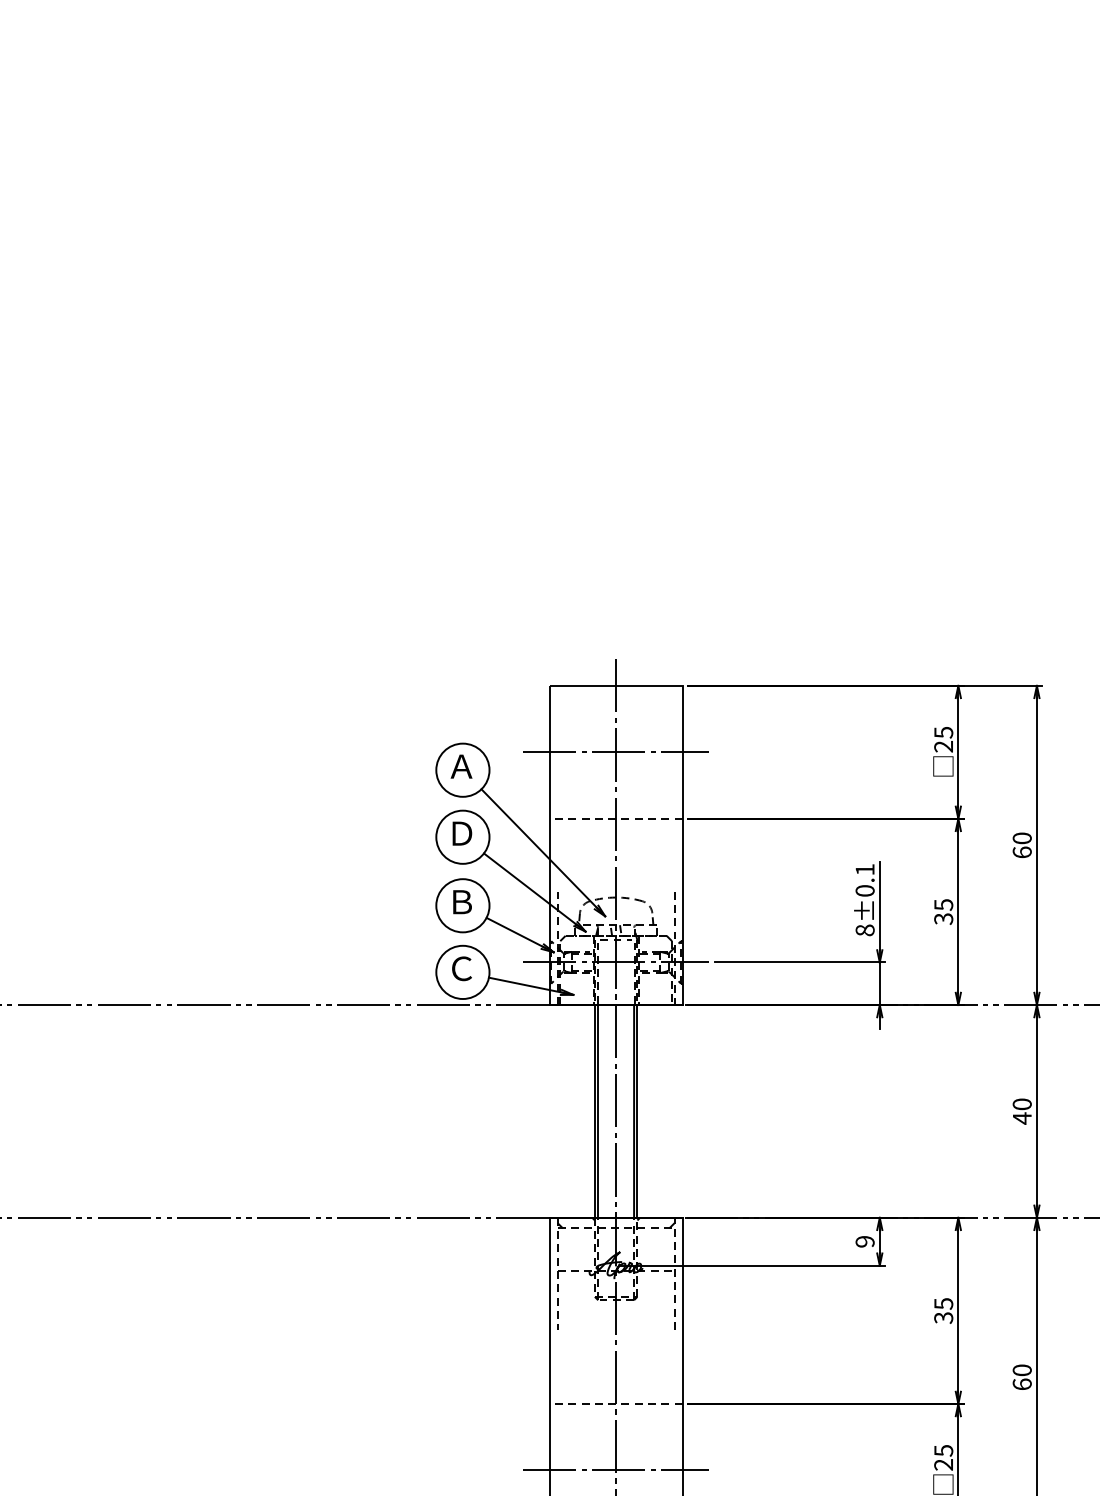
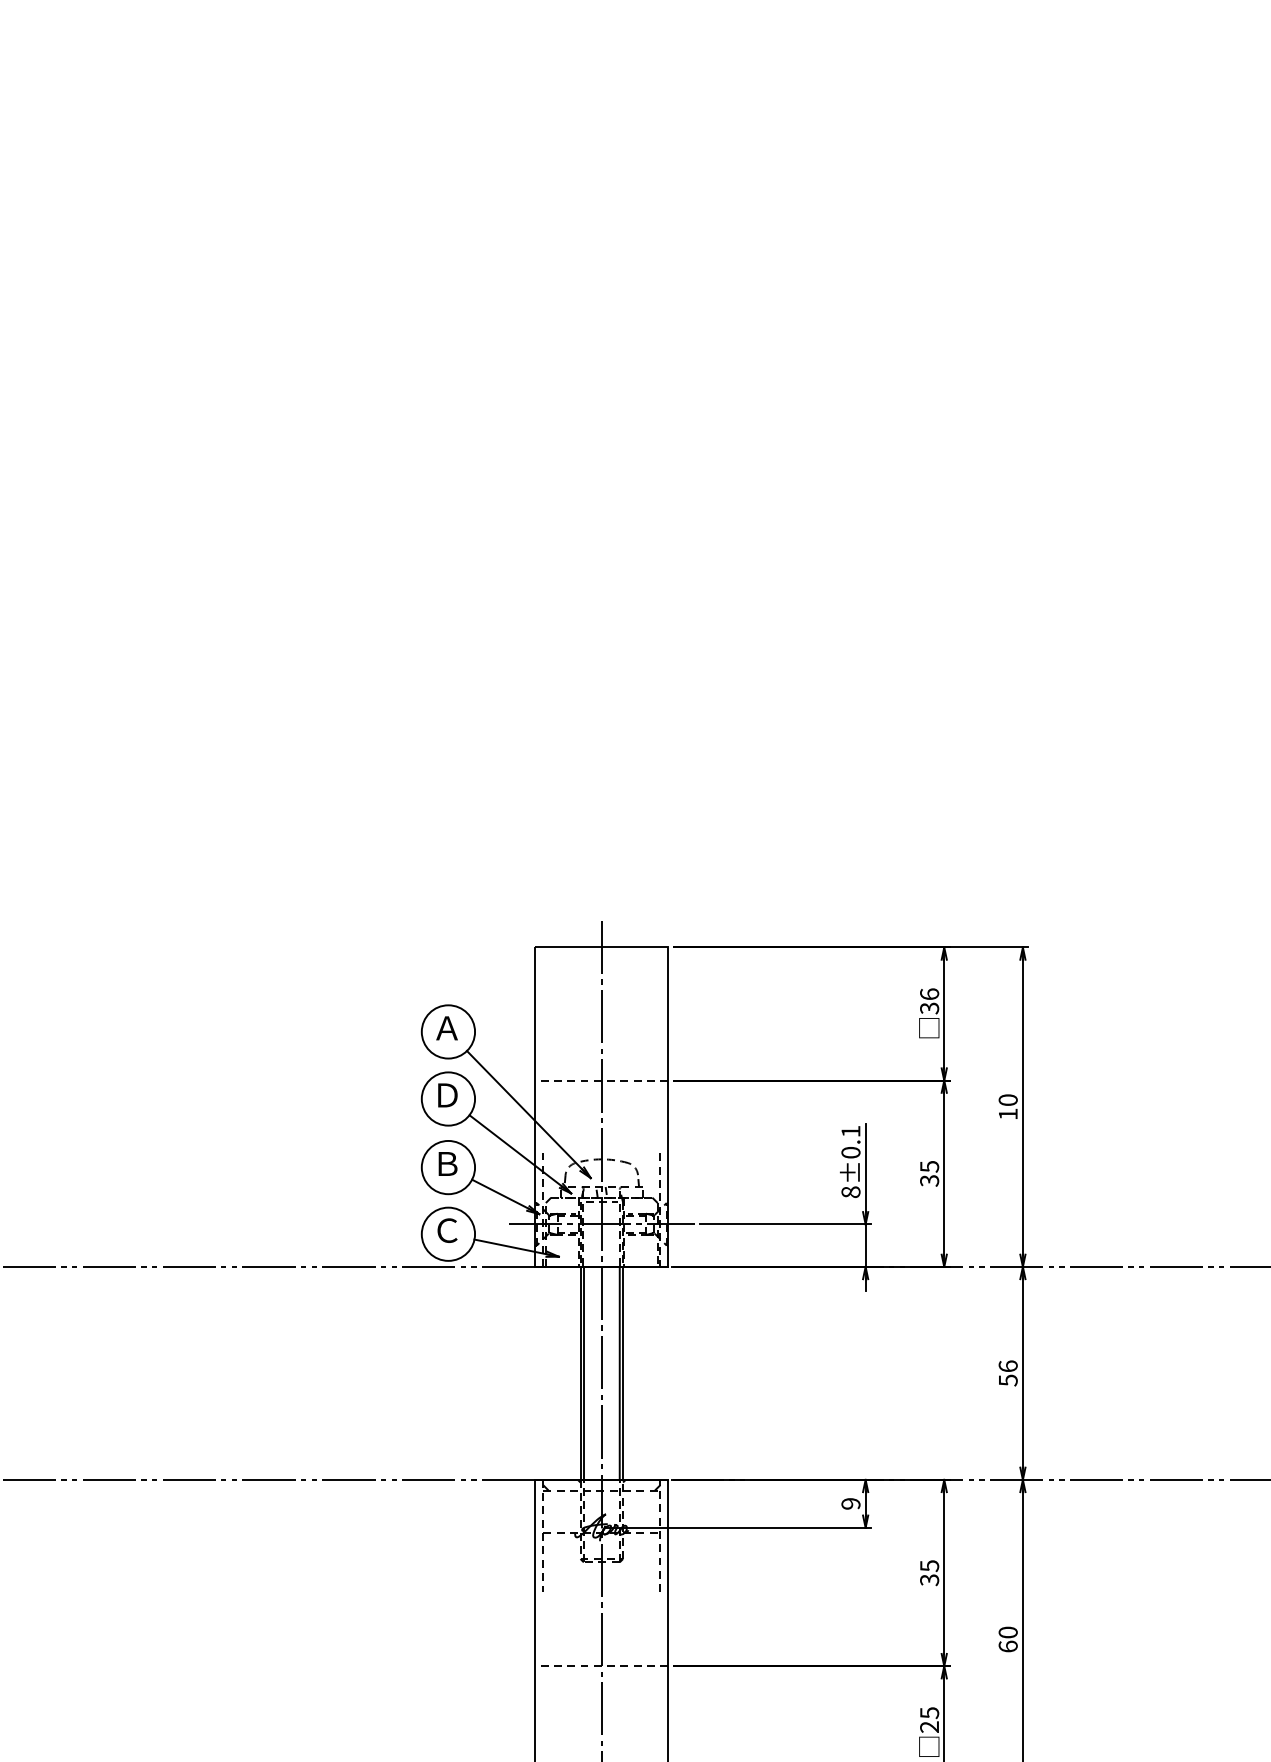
text: (943, 739) -> (929, 1001), 25 -> 36
line: (615, 752) -> (601, 1014), removed
text: (1021, 851) -> (1007, 1113), 60 -> 10
text: (1021, 1111) -> (1007, 1373), 40 -> 56
line: (615, 1470) -> (601, 1732), removed

